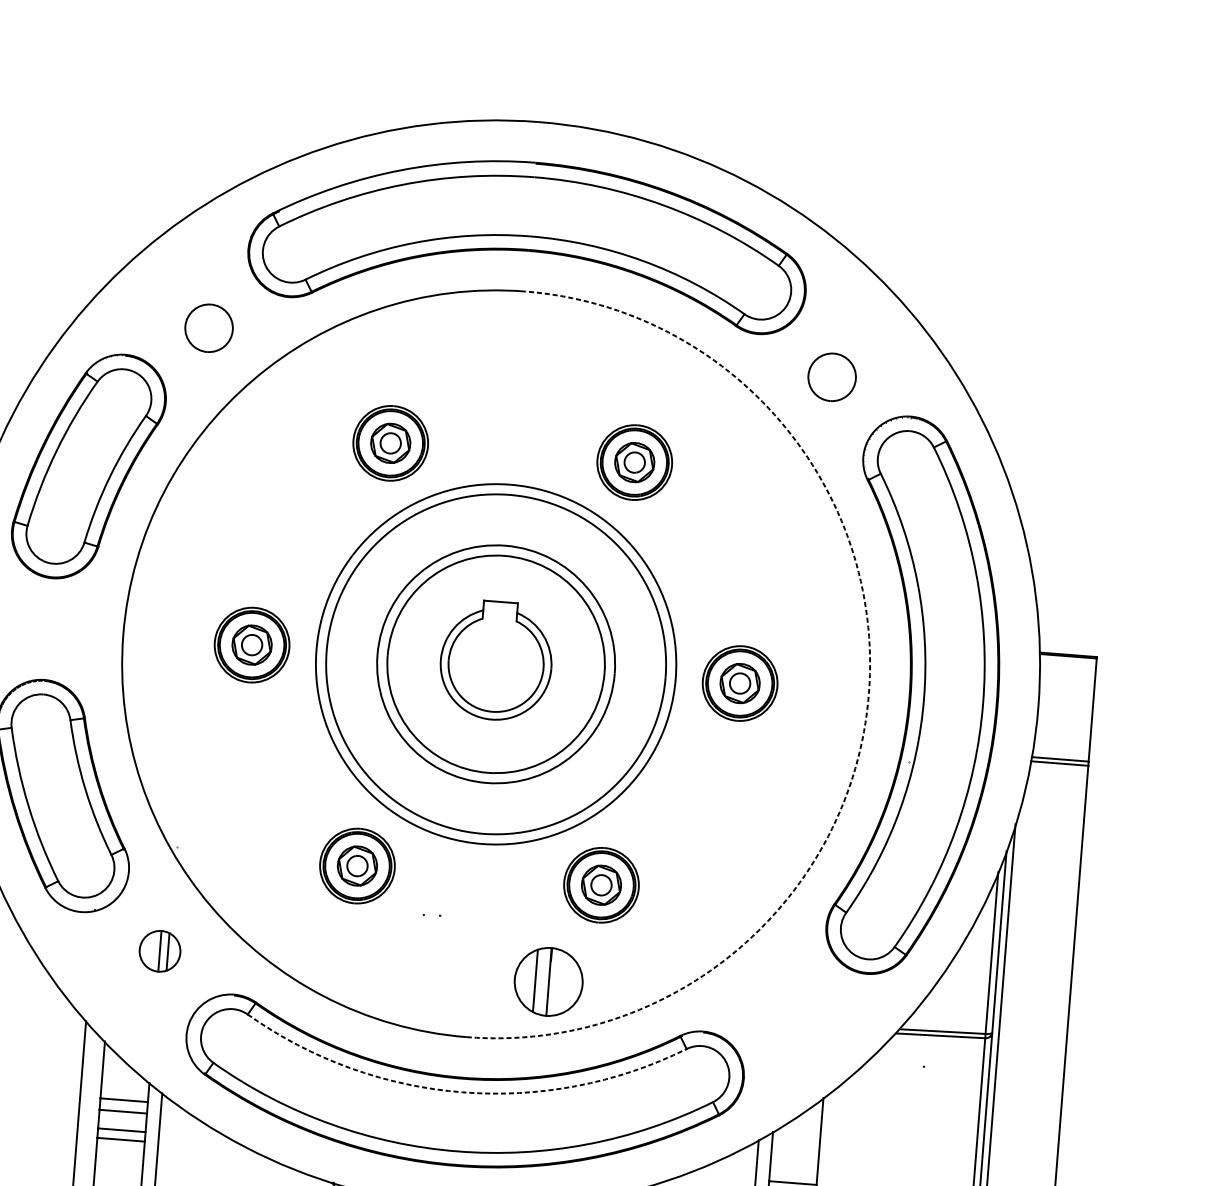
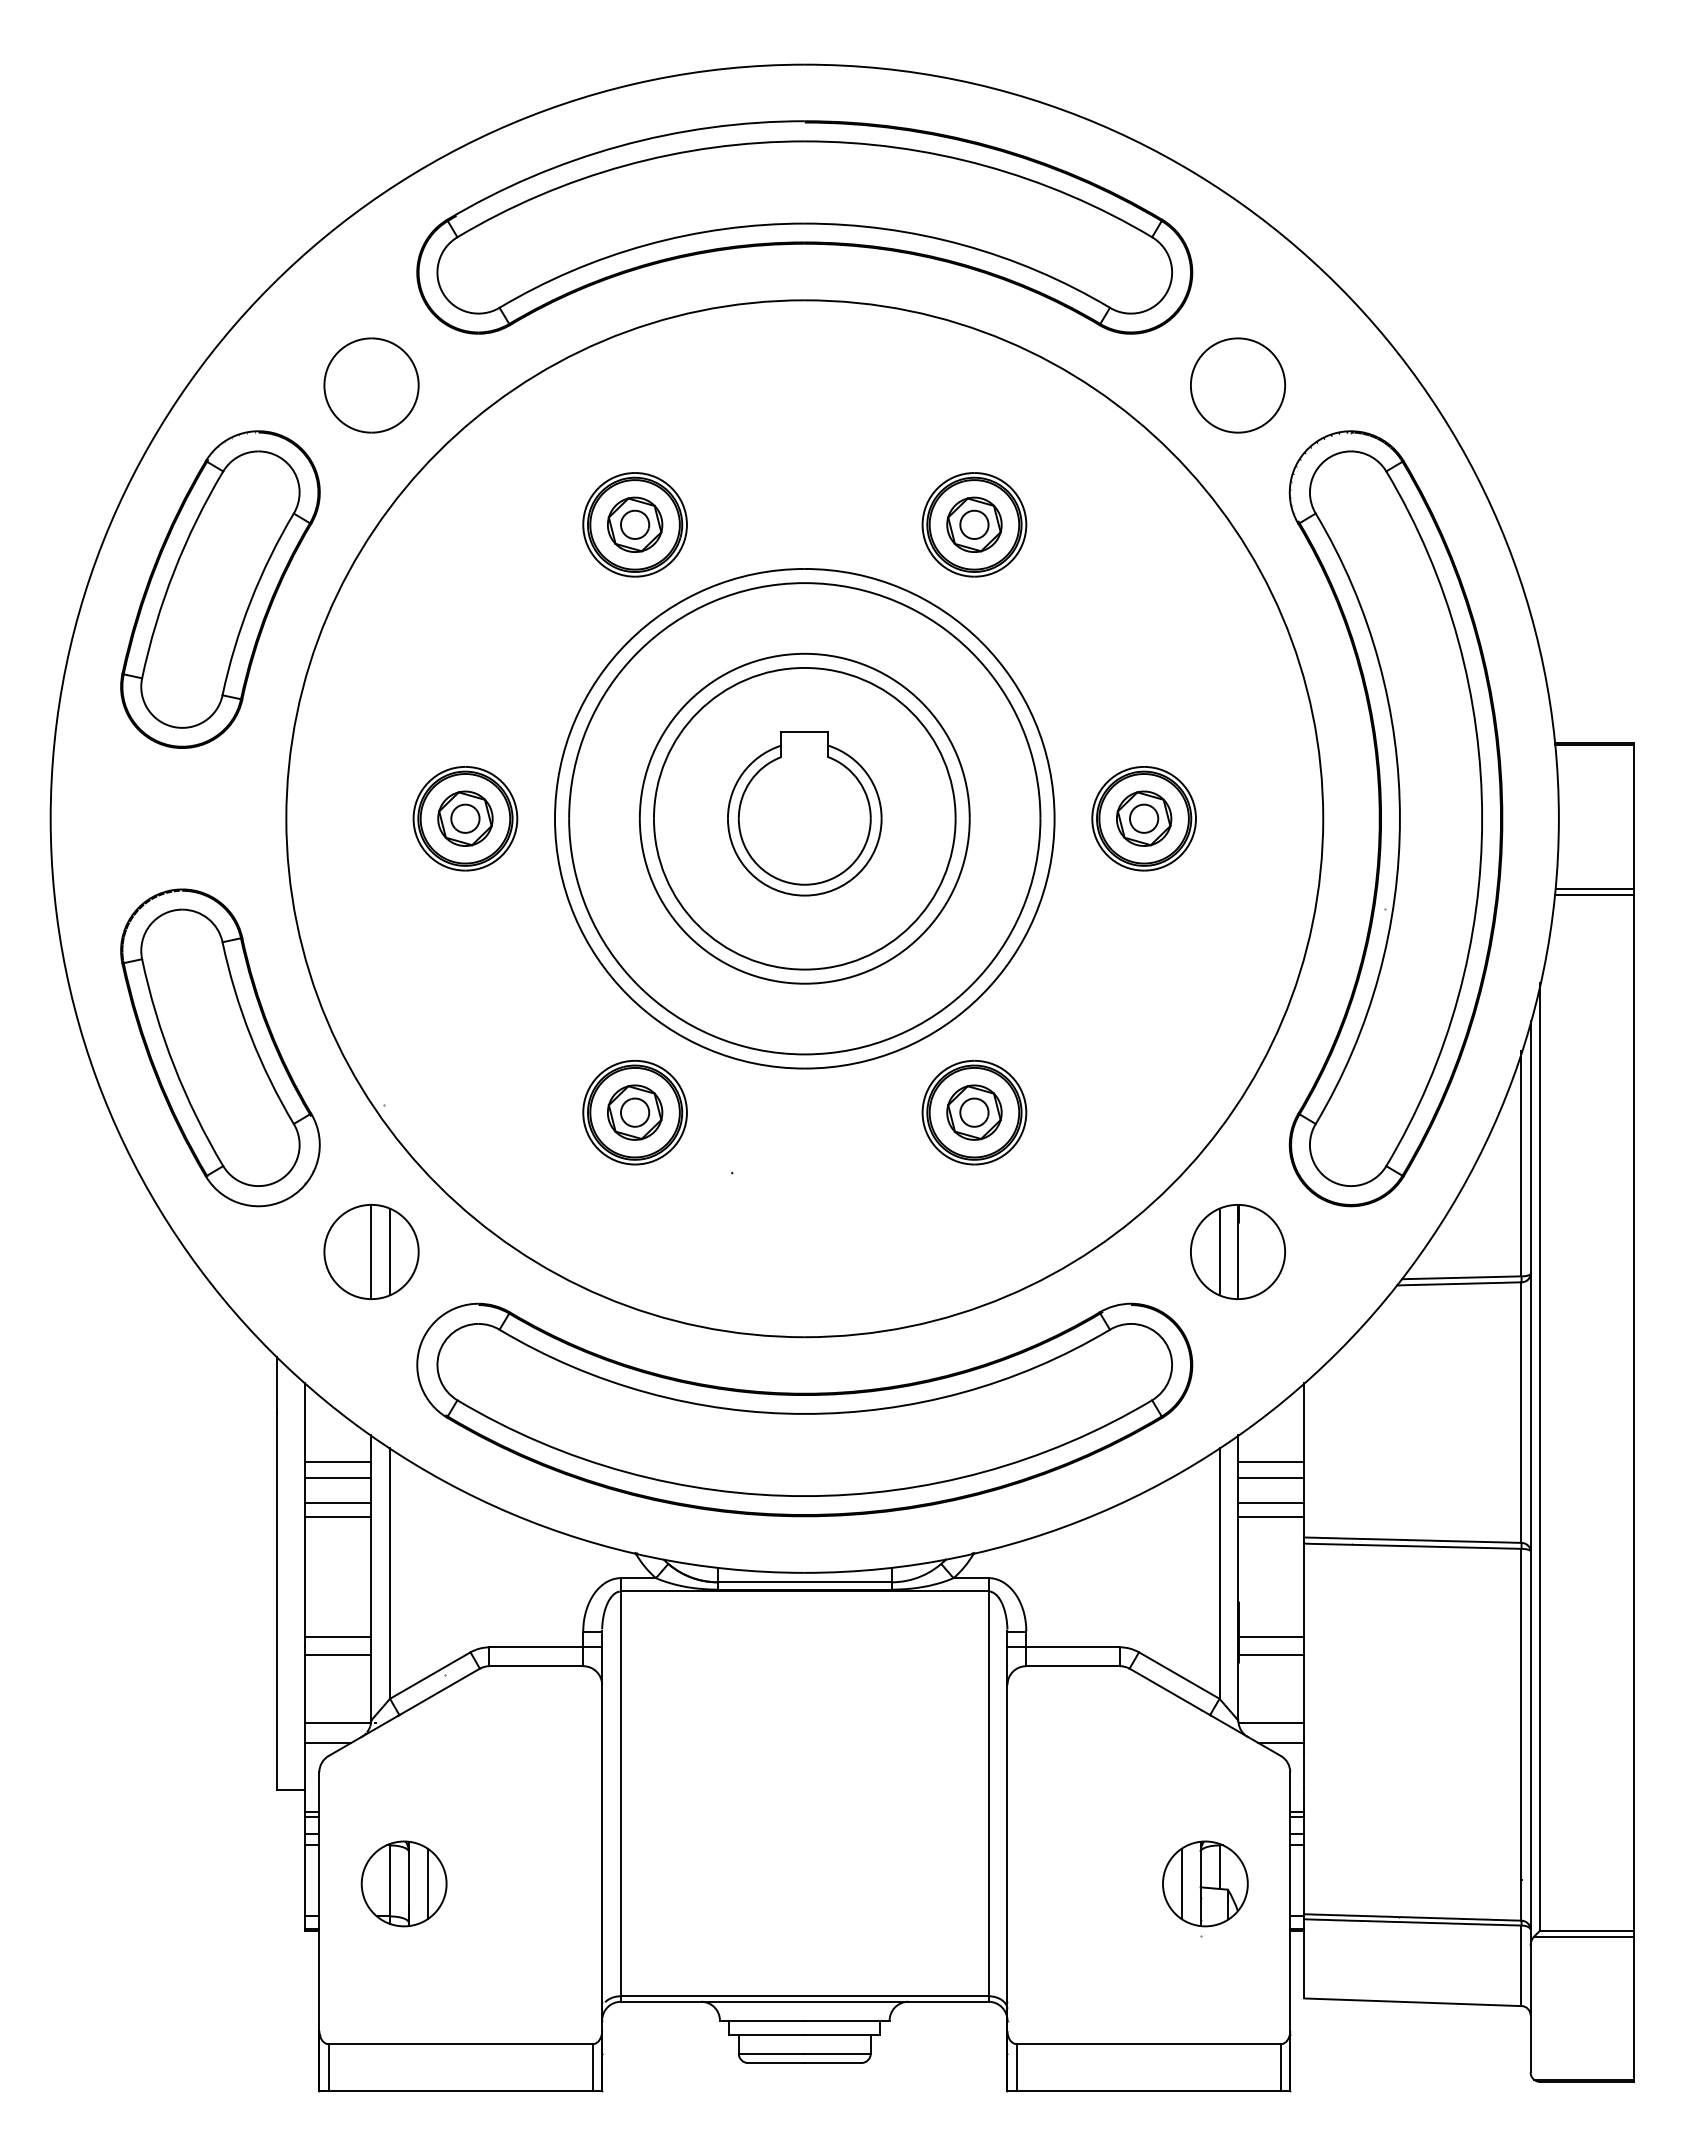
part: (209, 328) -> (371, 385), size x1.43
part: (831, 377) -> (1237, 385), size x1.43
arc: (869, 693) -> (1323, 818), dashed -> solid
part: (160, 950) -> (371, 1251), size x1.67
part: (548, 981) -> (1237, 1251), moved
arc: (462, 1091) -> (804, 1413), dashed -> solid
line: (795, 1152) -> (1271, 1461), added
line: (794, 1164) -> (1271, 1477), added

